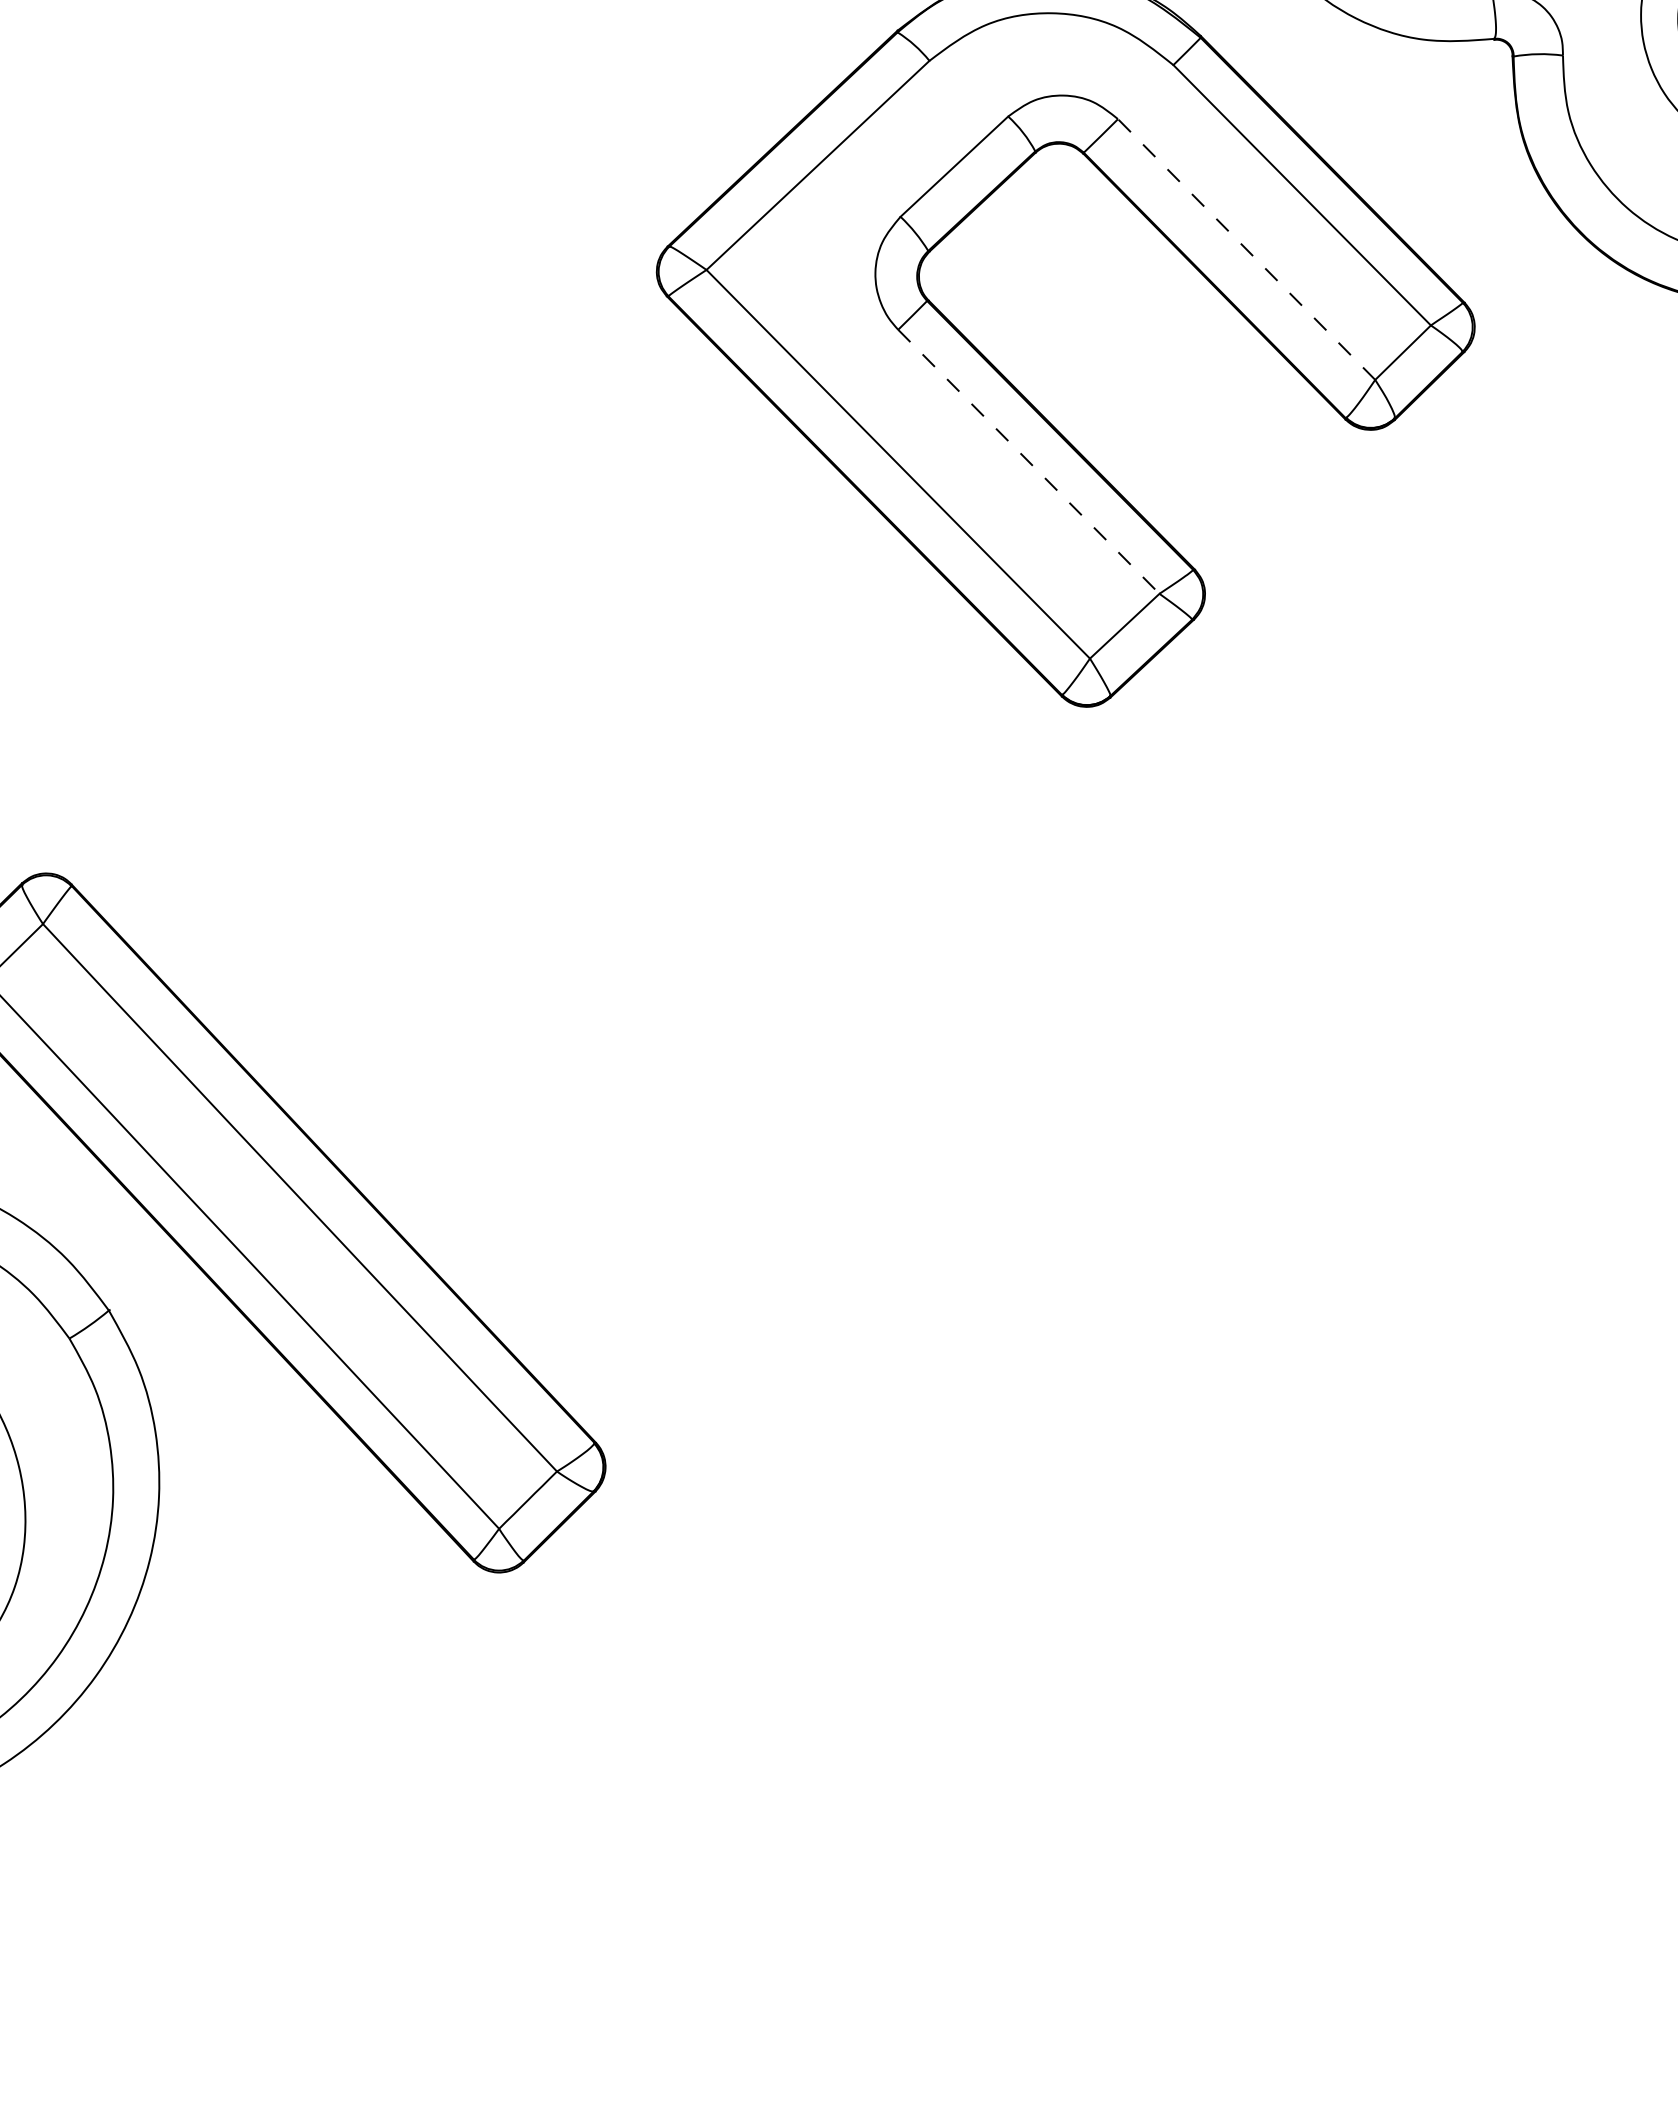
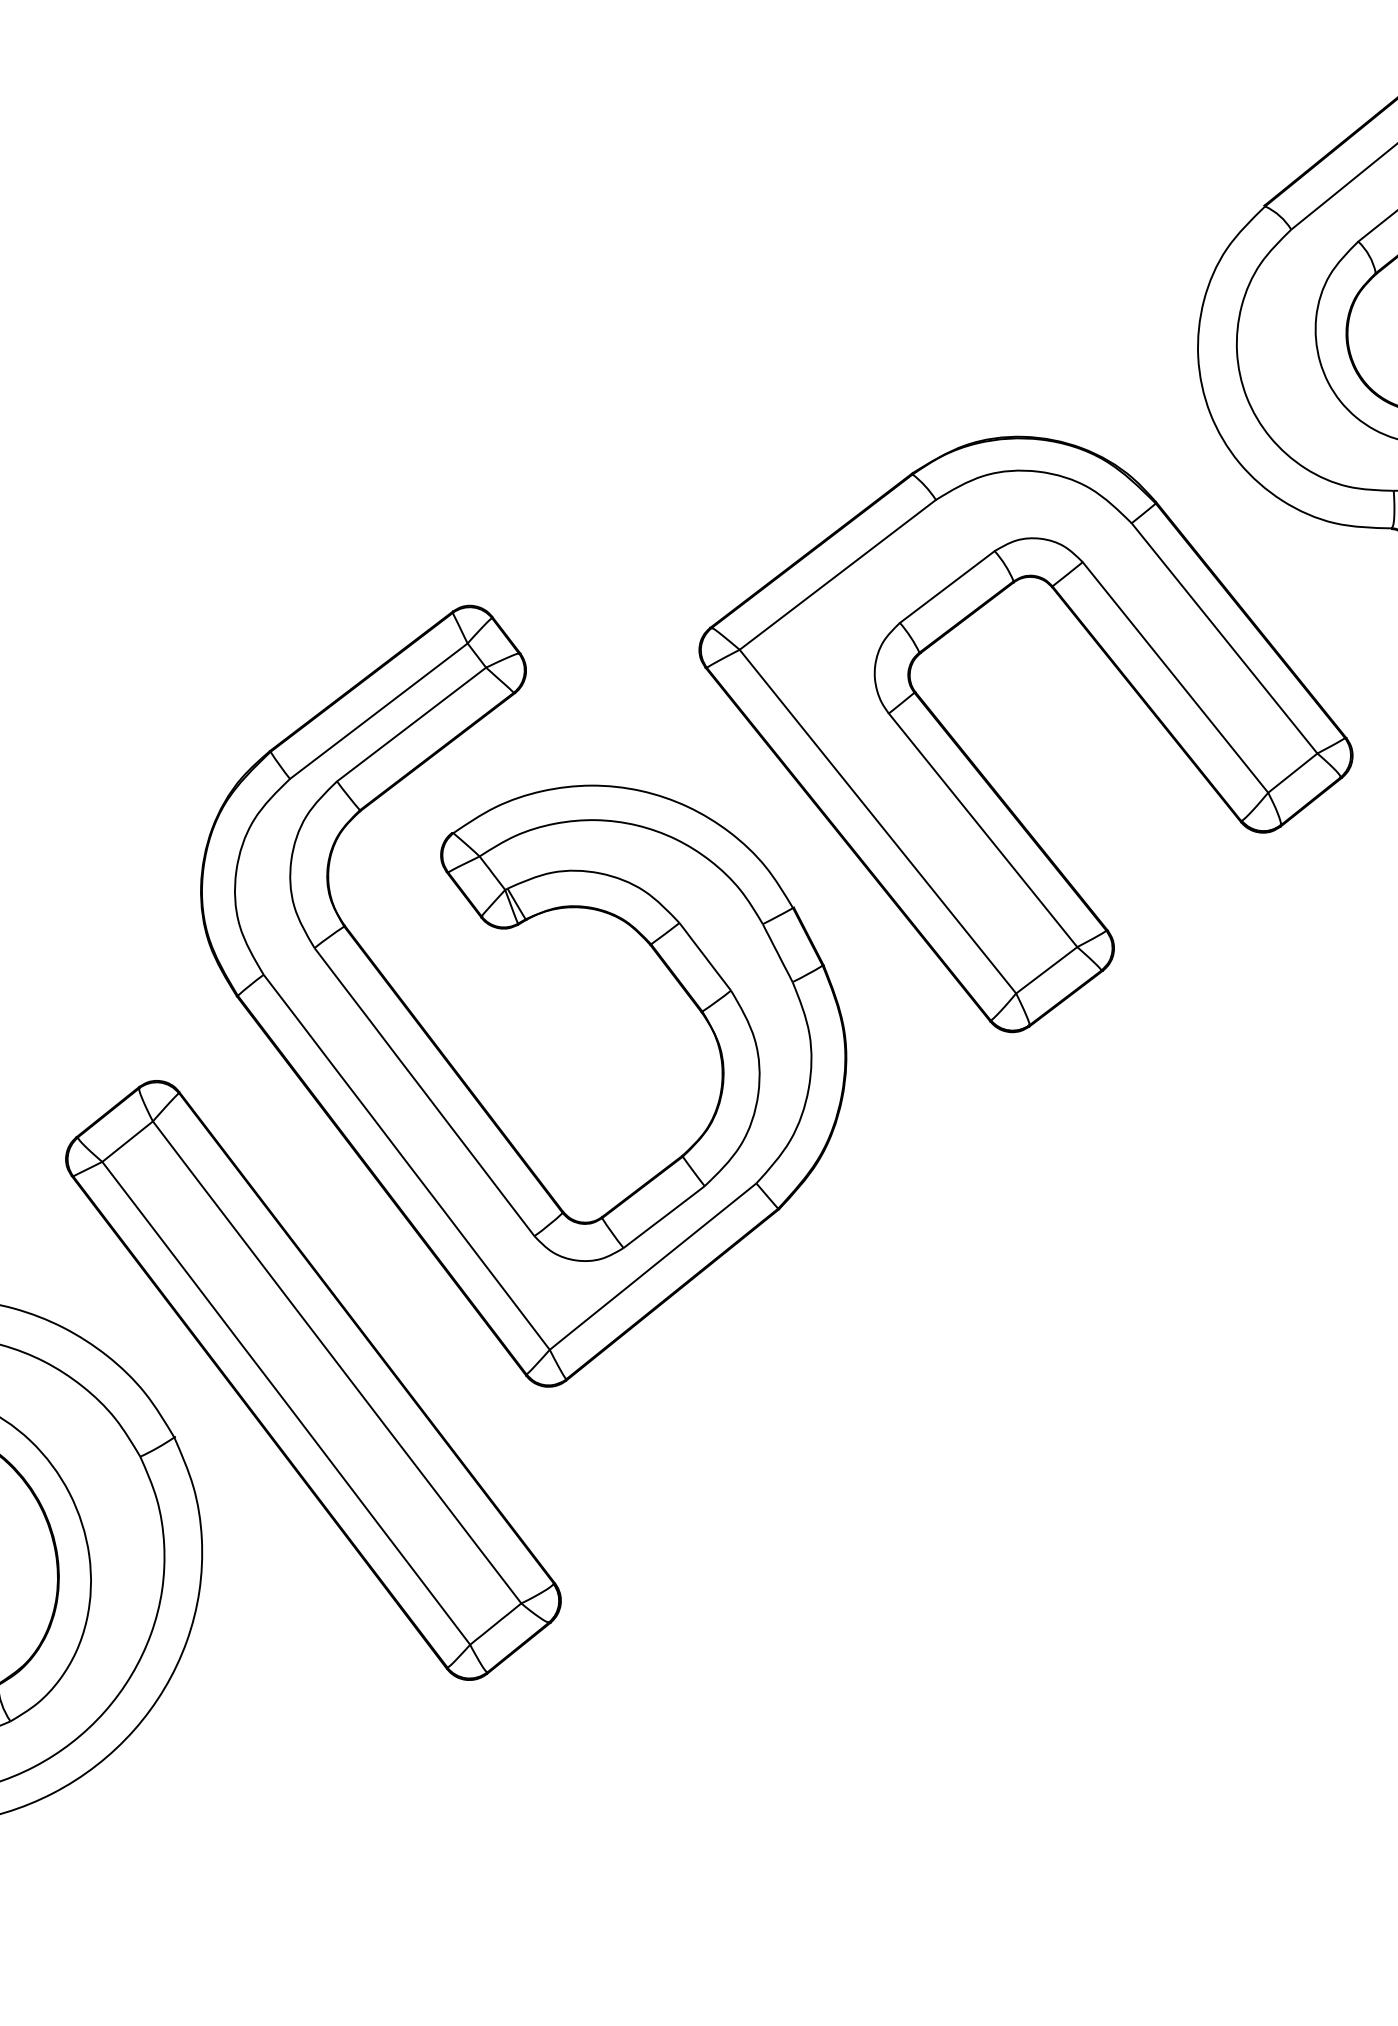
line: (1246, 249) -> (1175, 677), dashed -> solid
line: (1029, 461) -> (983, 830), dashed -> solid
part: (456, 643) -> (508, 929), added

